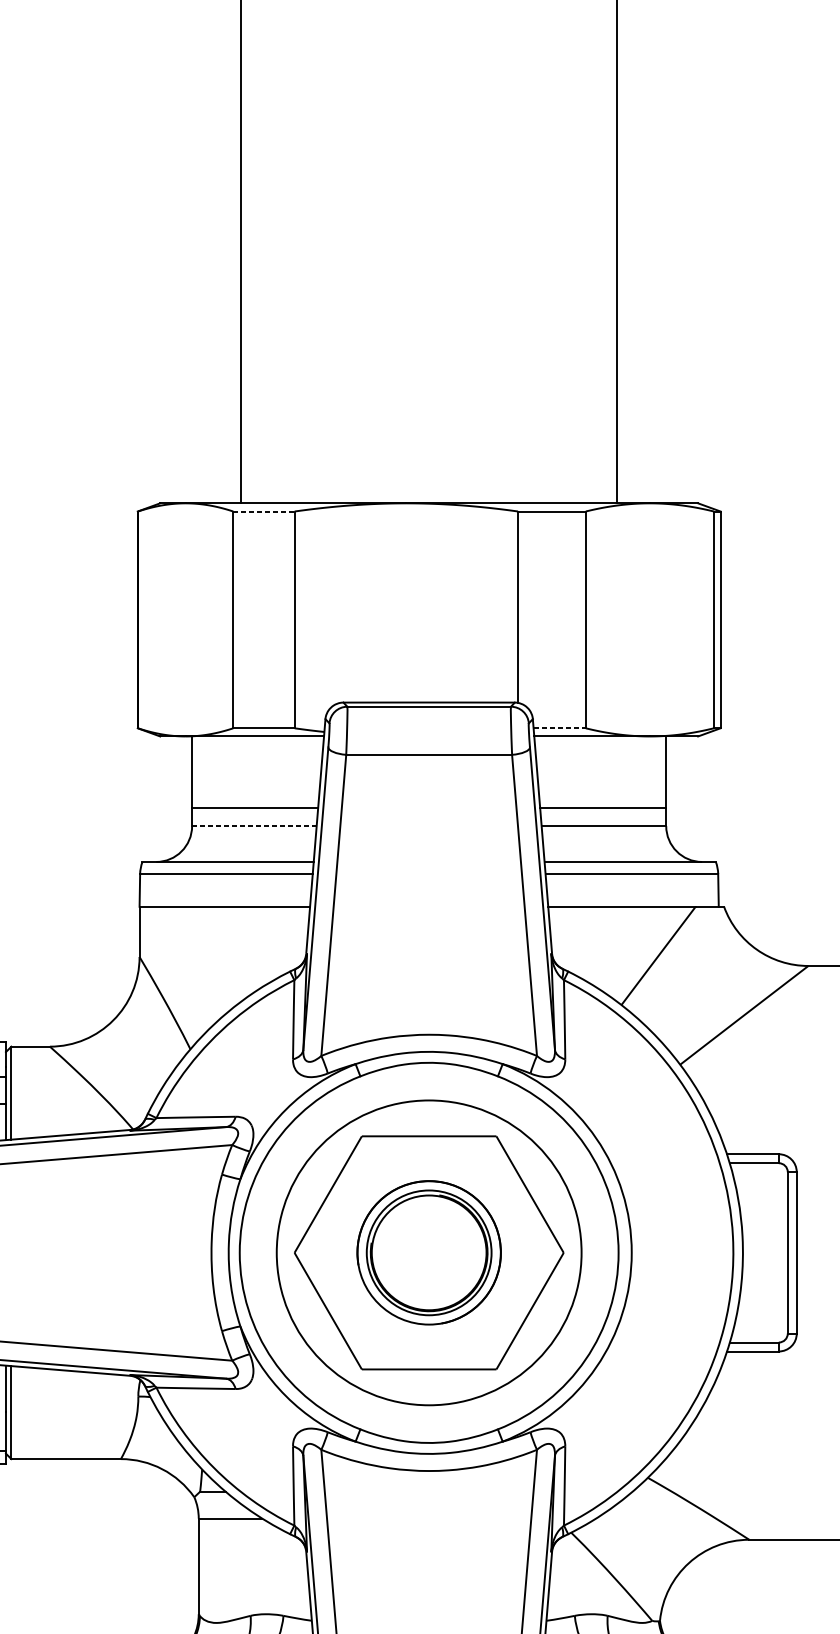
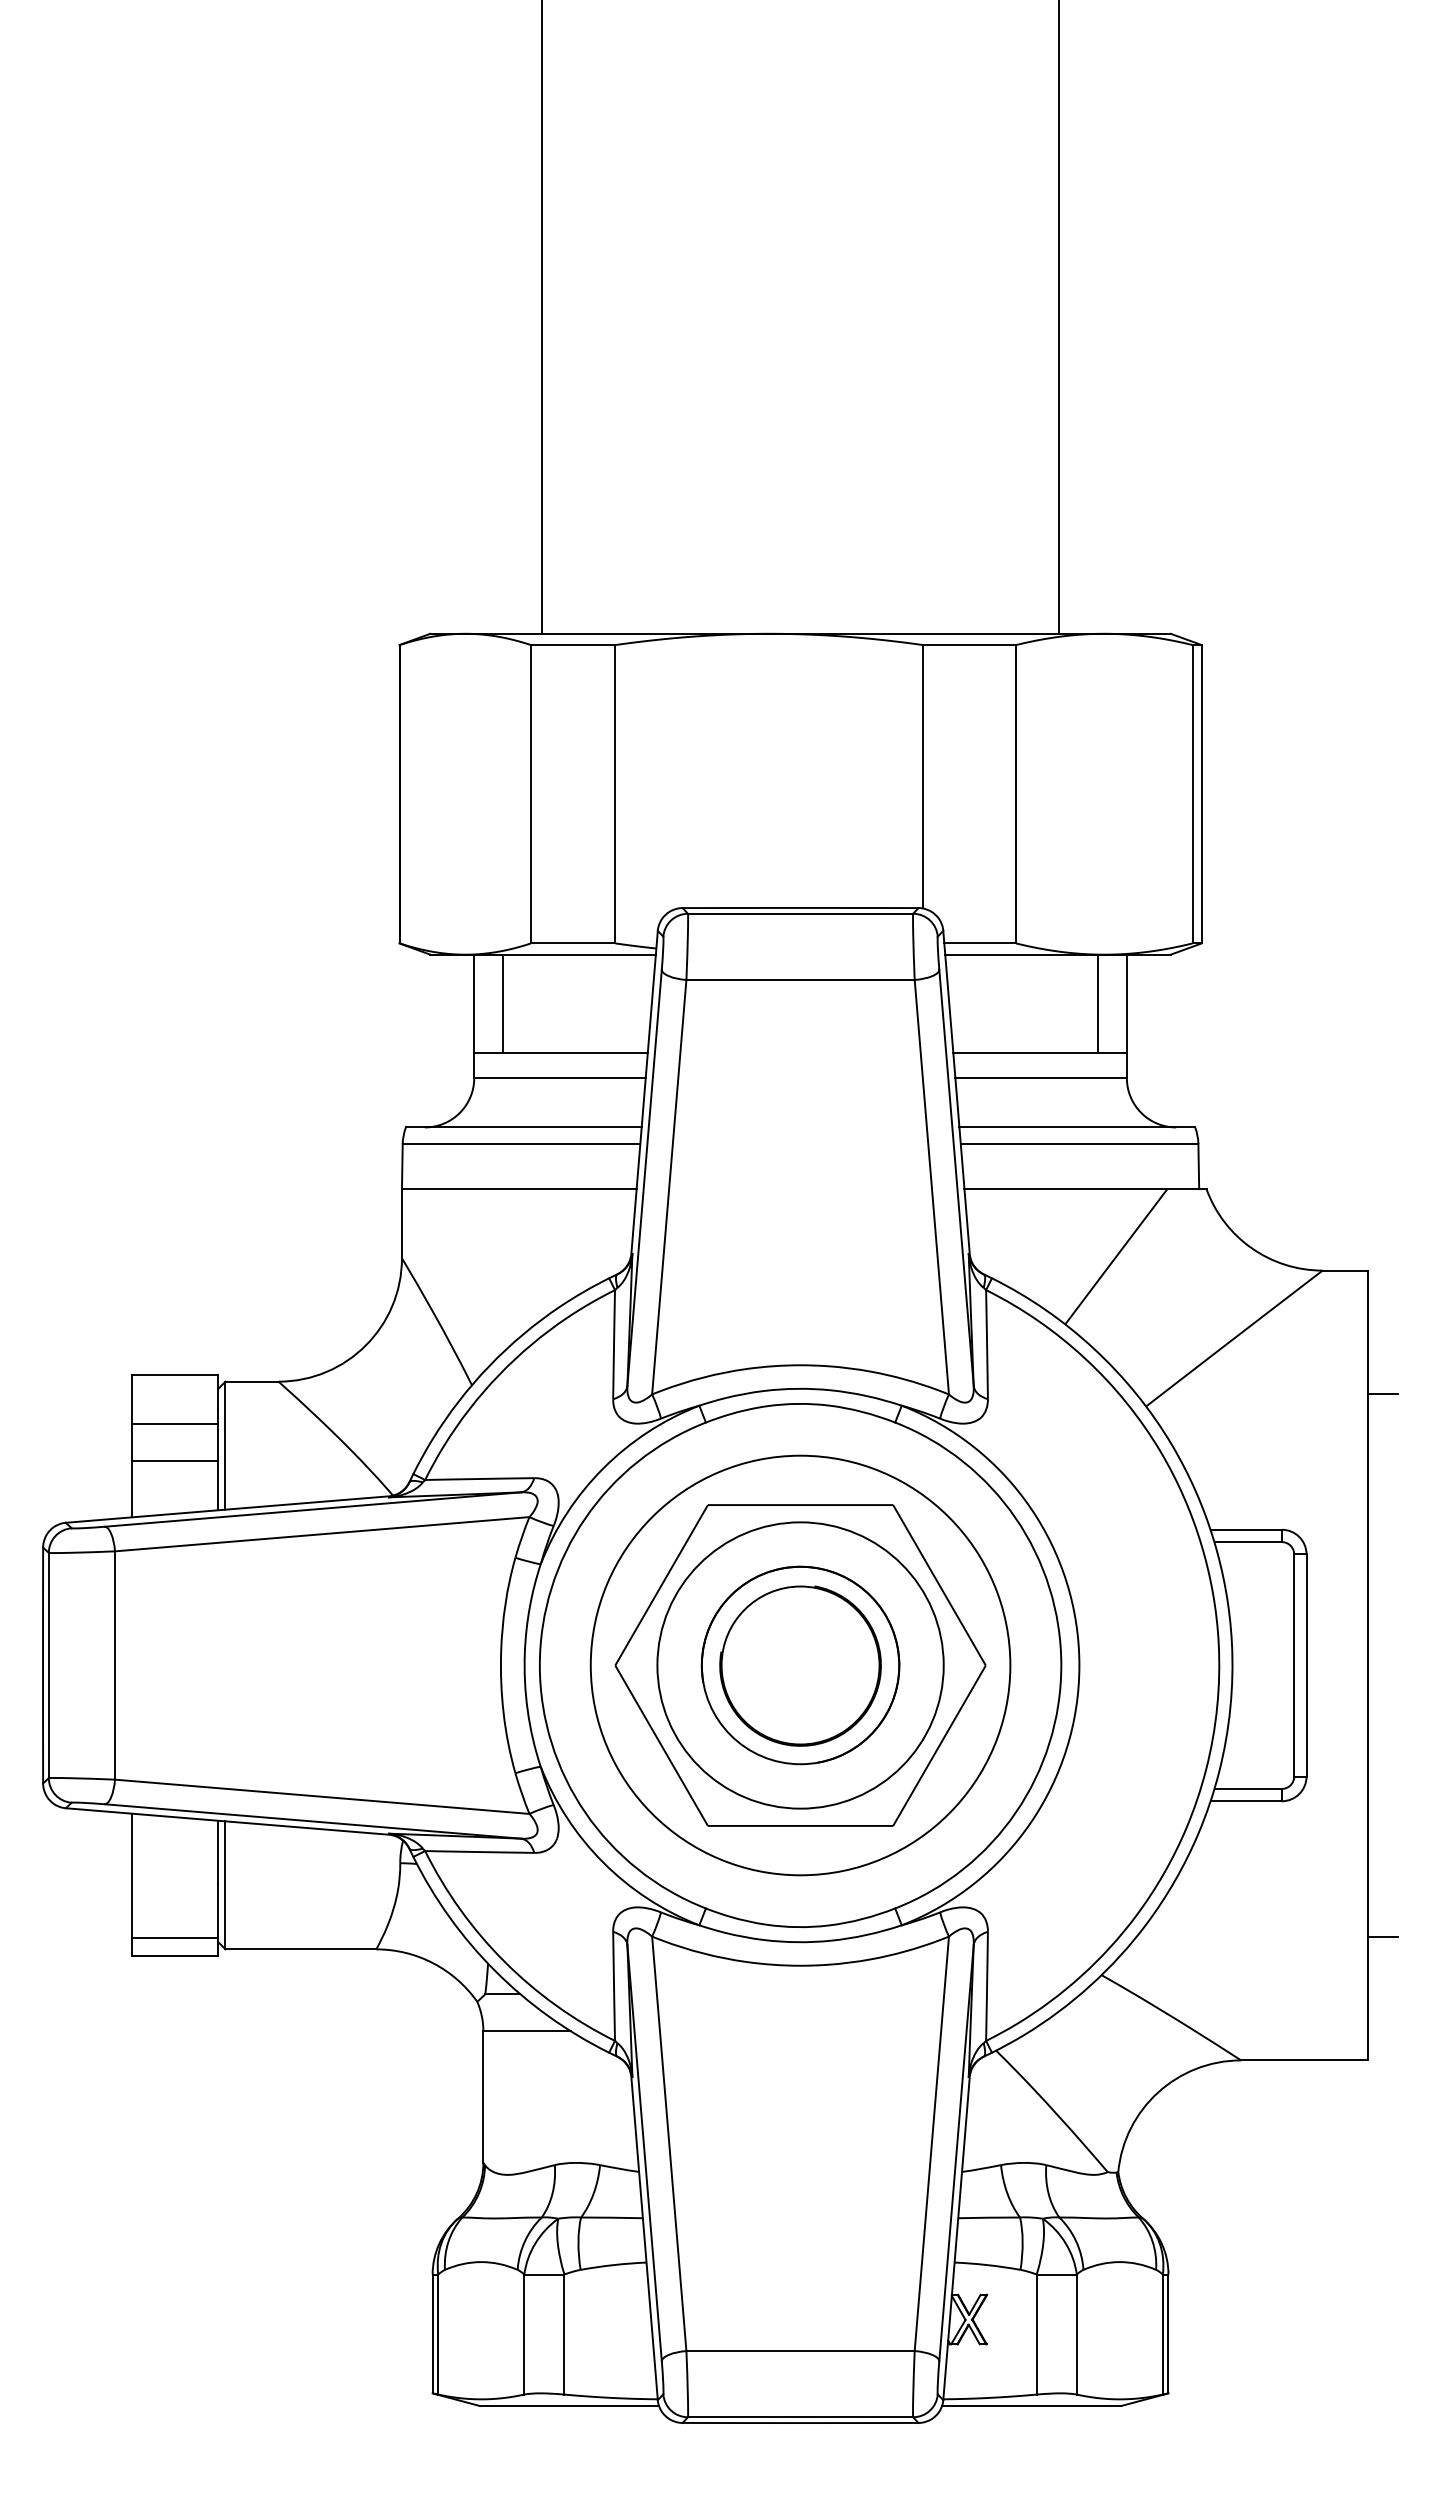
line: (264, 511) -> (573, 645), dashed -> solid
line: (559, 728) -> (980, 943), dashed -> solid
line: (212, 771) -> (502, 1003), added
line: (645, 771) -> (1098, 1003), added
line: (254, 826) -> (560, 1078), dashed -> solid
circle: (429, 1252) -> (800, 1665), size x1.67

